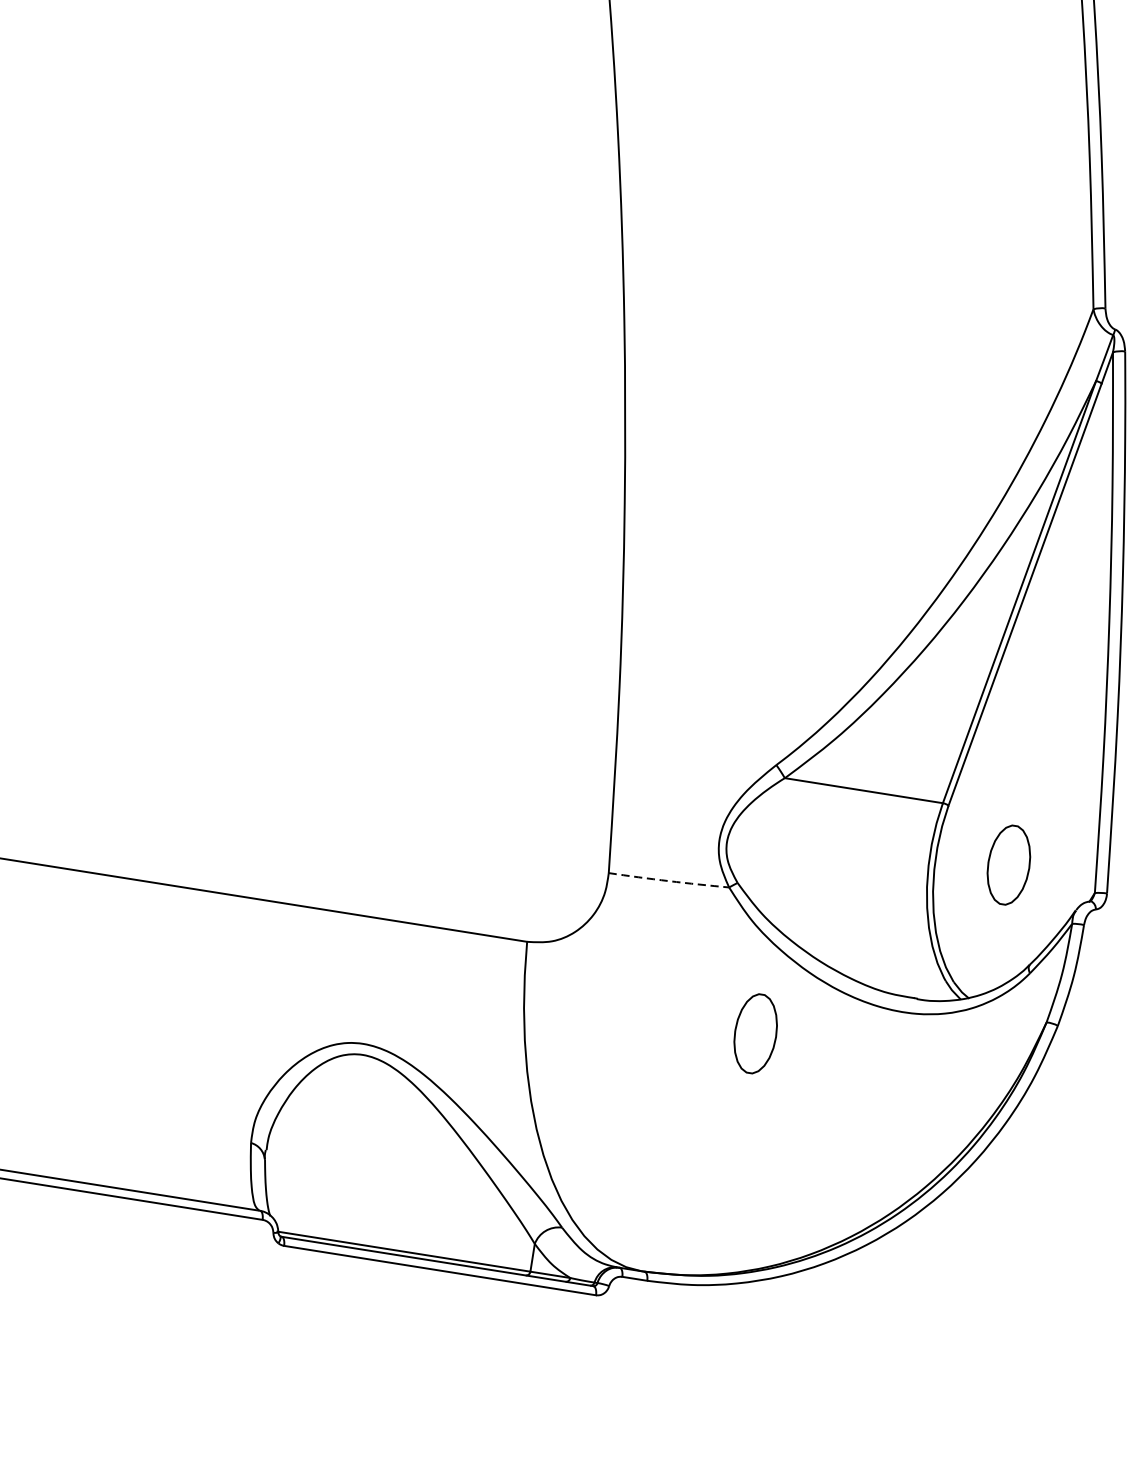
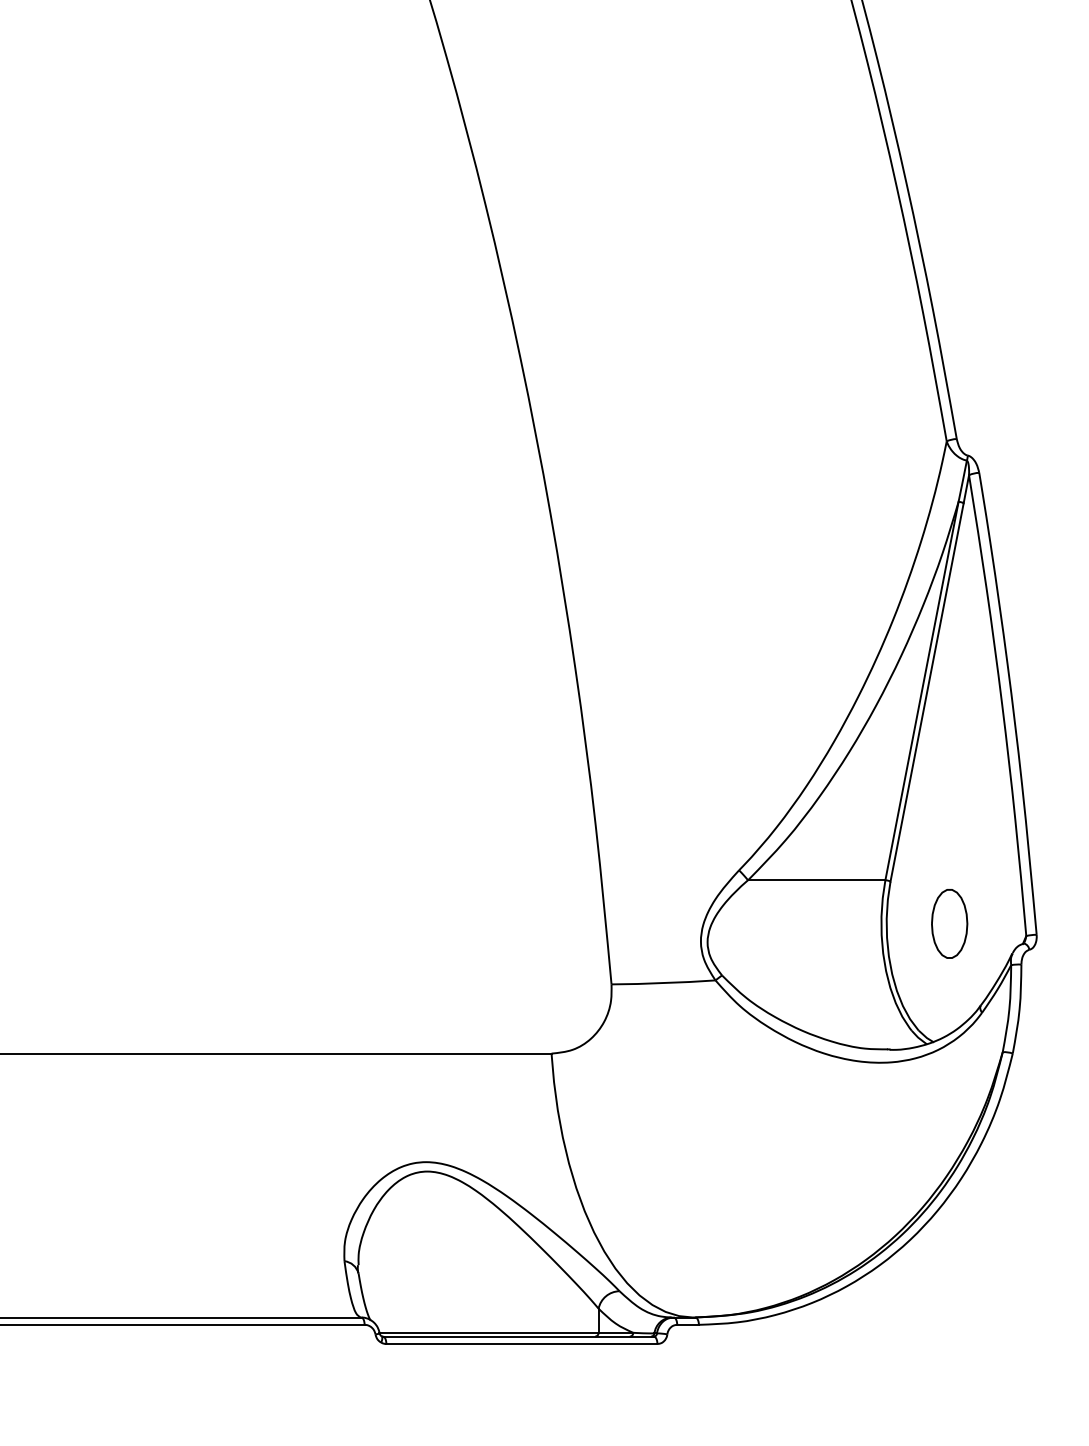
arc: (668, 881) -> (663, 983), dashed -> solid
part: (755, 1033) -> (757, 1100), removed

